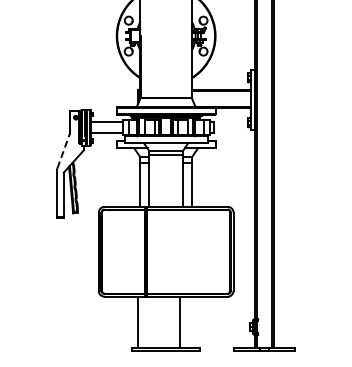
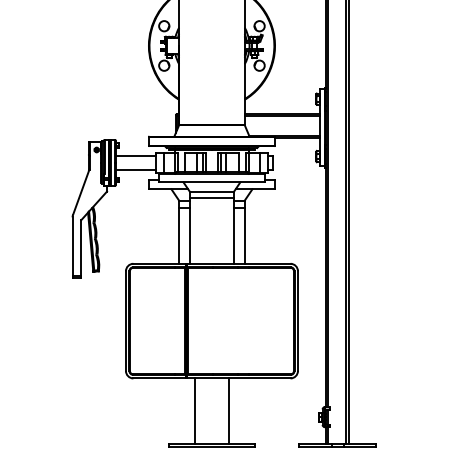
line: (63, 150) -> (80, 191), dashed -> solid
line: (137, 321) -> (194, 410), moved

